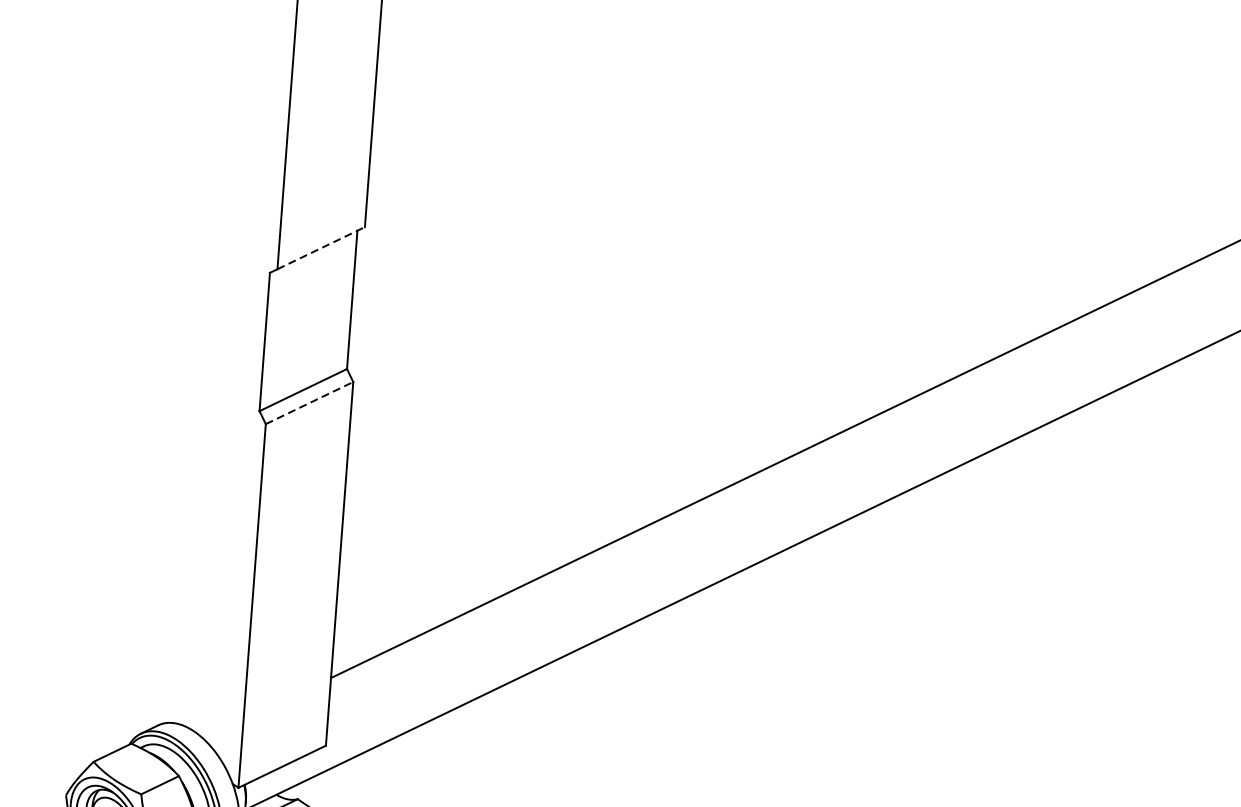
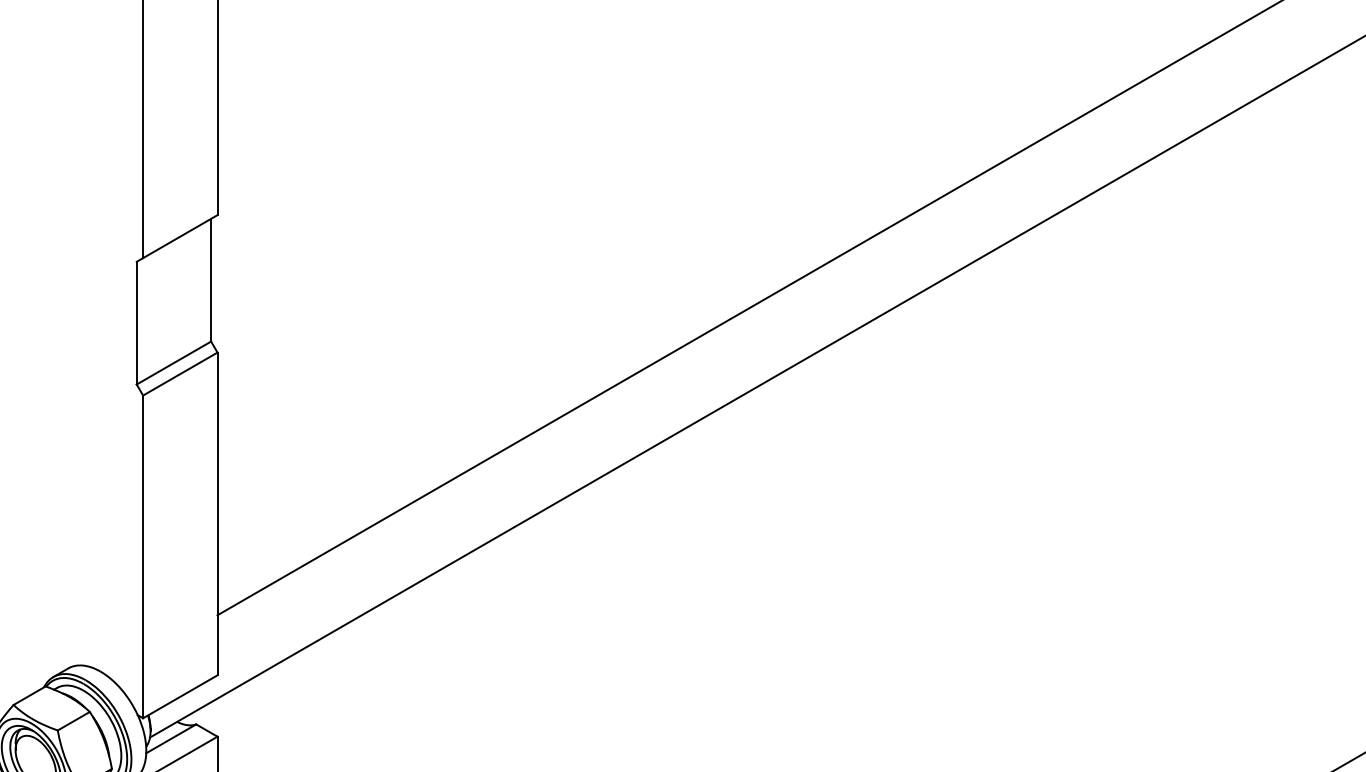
line: (321, 248) -> (180, 236), dashed -> solid
line: (309, 403) -> (180, 374), dashed -> solid

